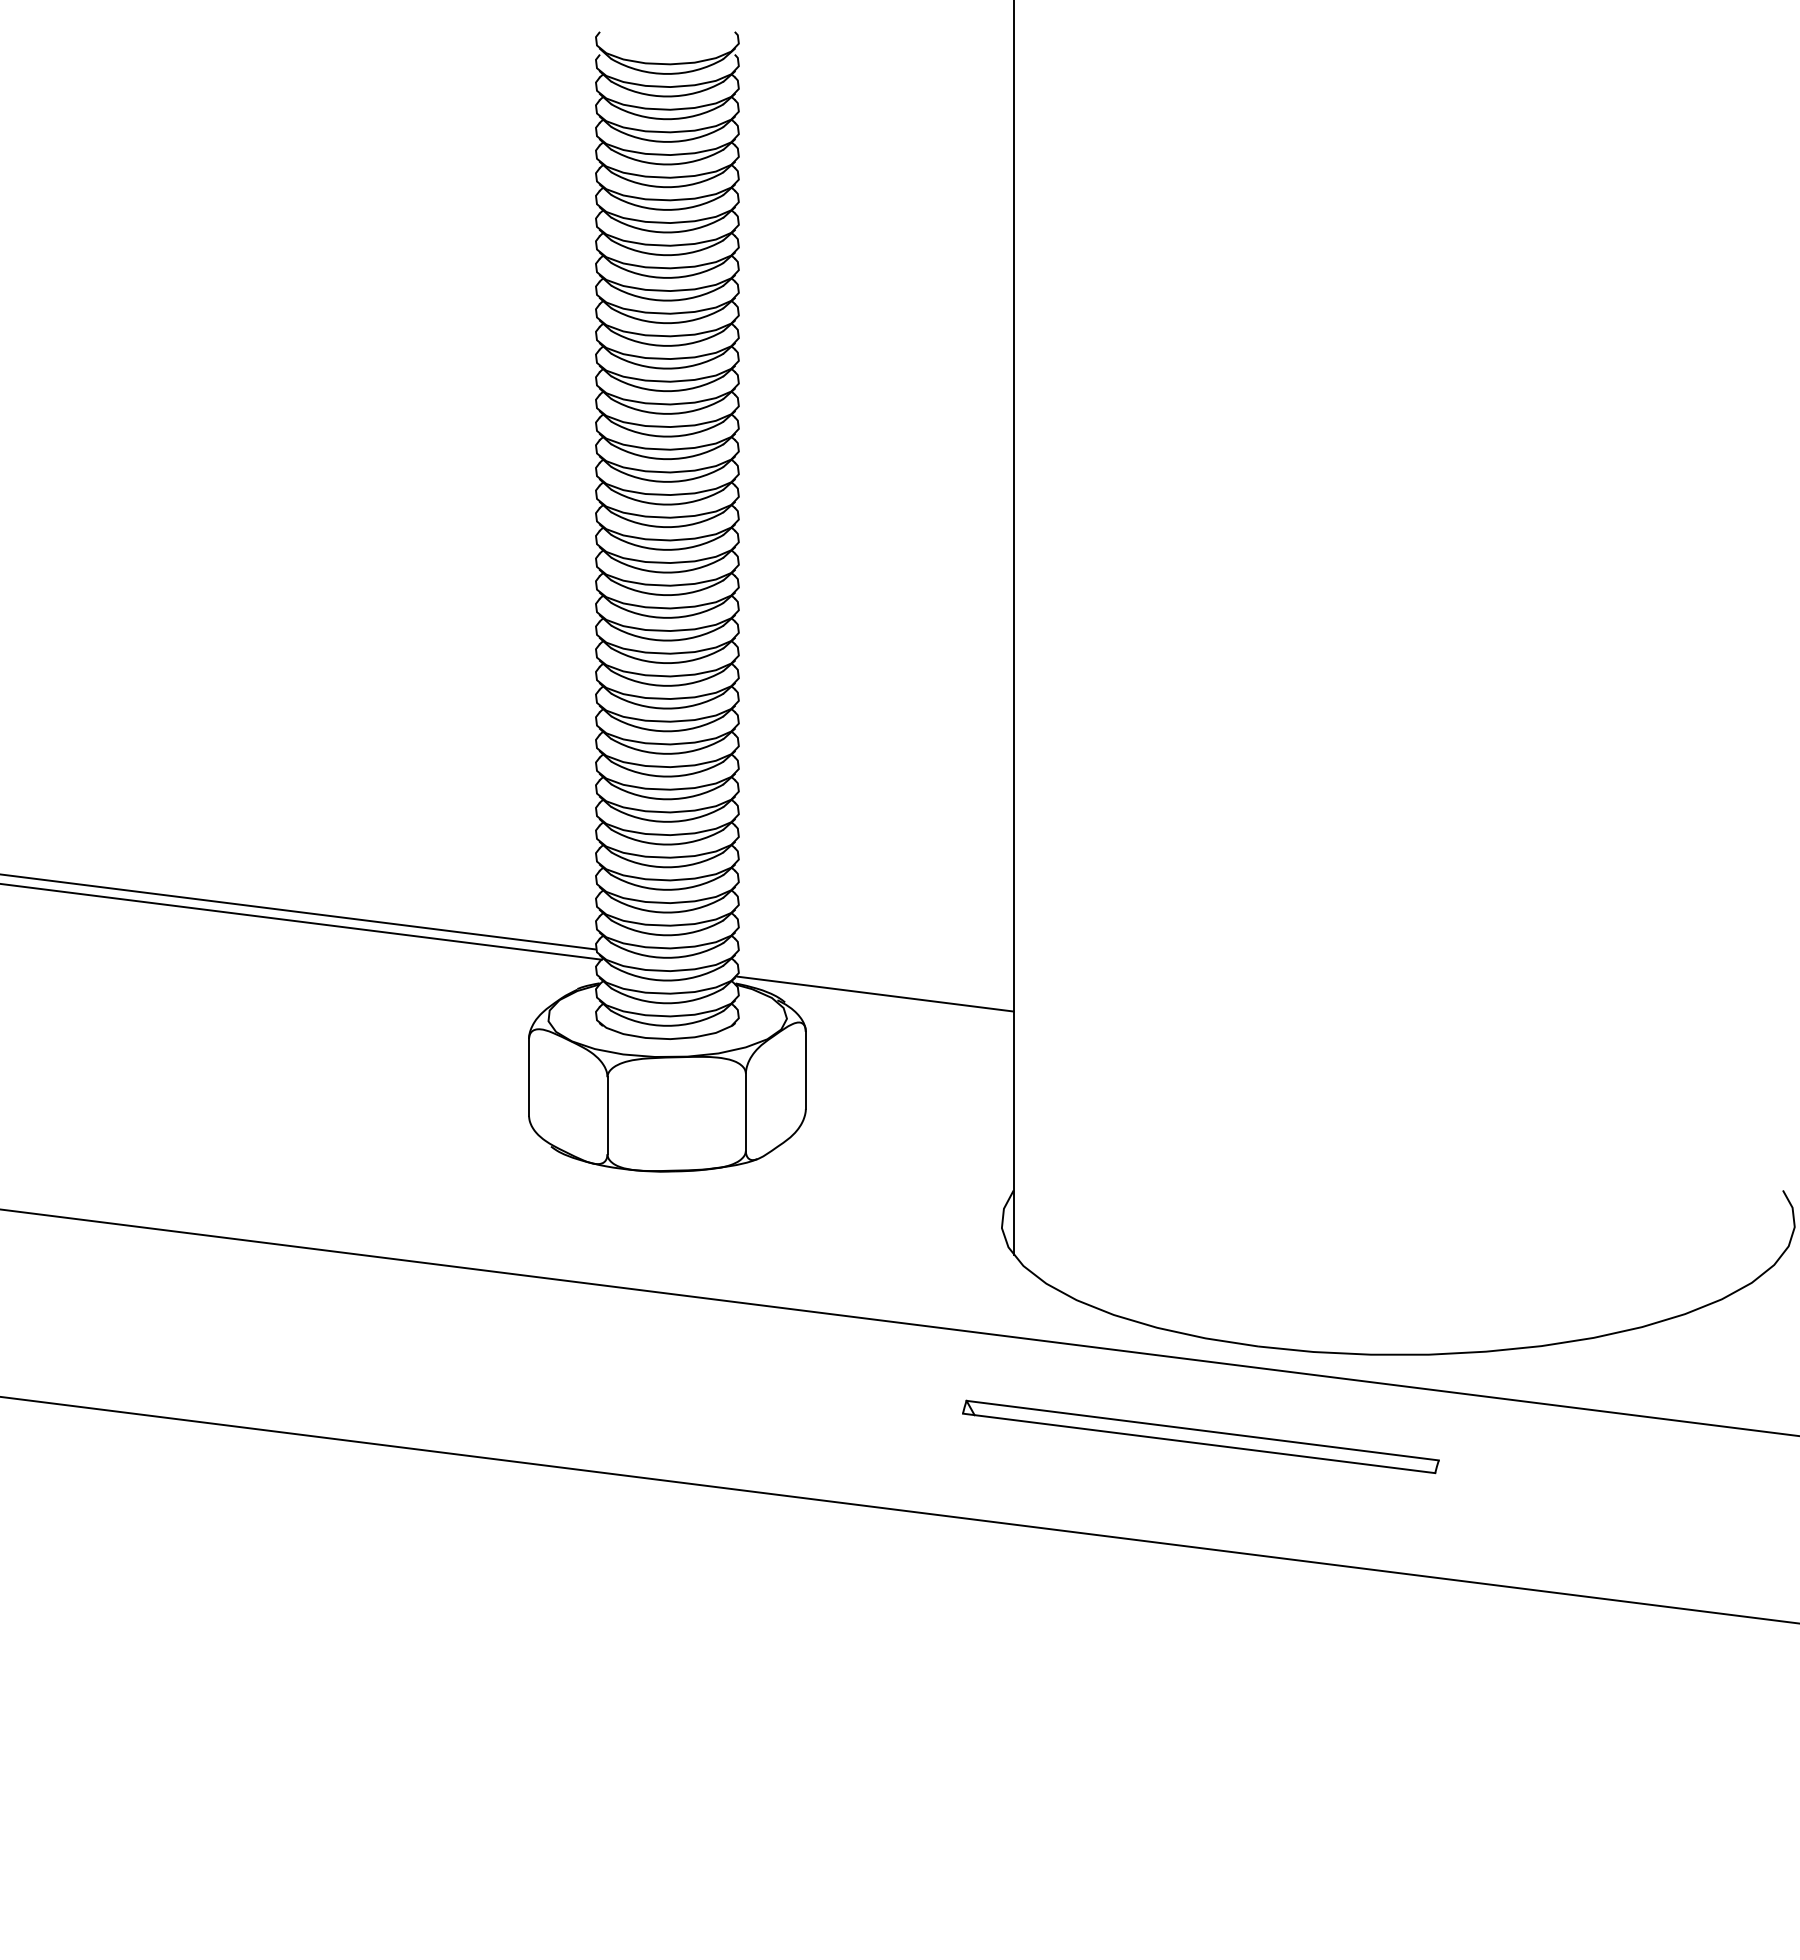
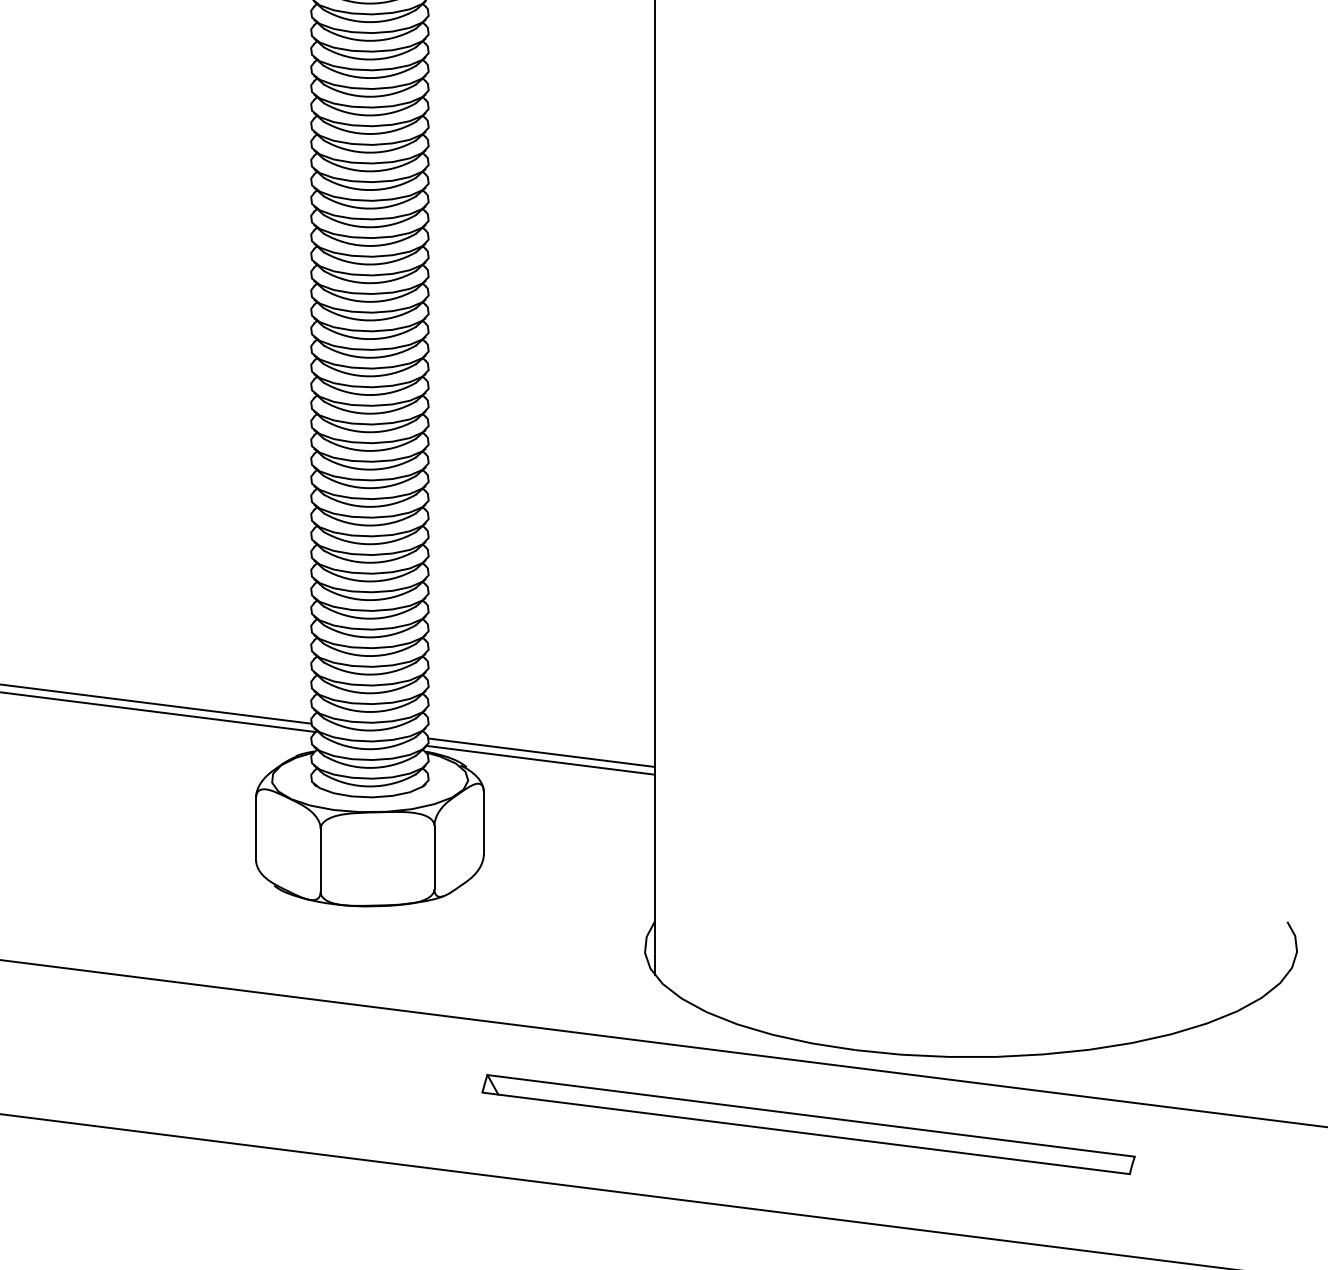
line: (876, 984) -> (541, 752), added
part: (1200, 1436) -> (808, 1124), size x1.67

